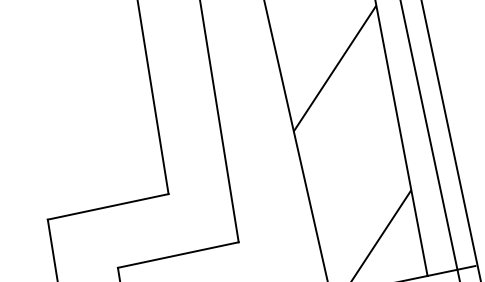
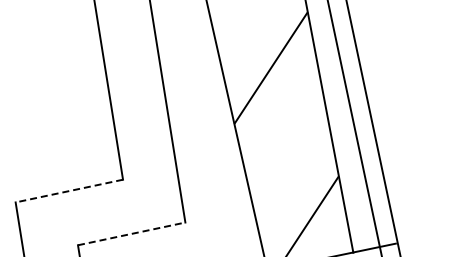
line: (108, 207) -> (69, 191), solid -> dashed
line: (178, 254) -> (131, 233), solid -> dashed

